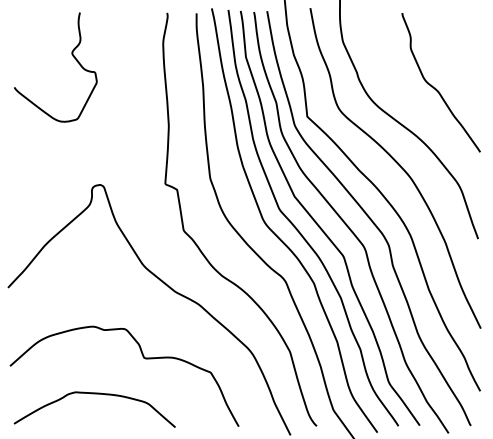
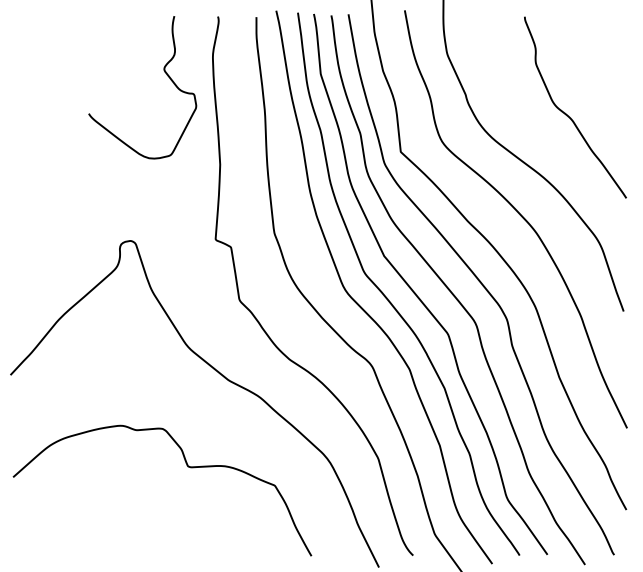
curve: (72, 55) -> (164, 72), moved
curve: (94, 393) -> (123, 513), removed

